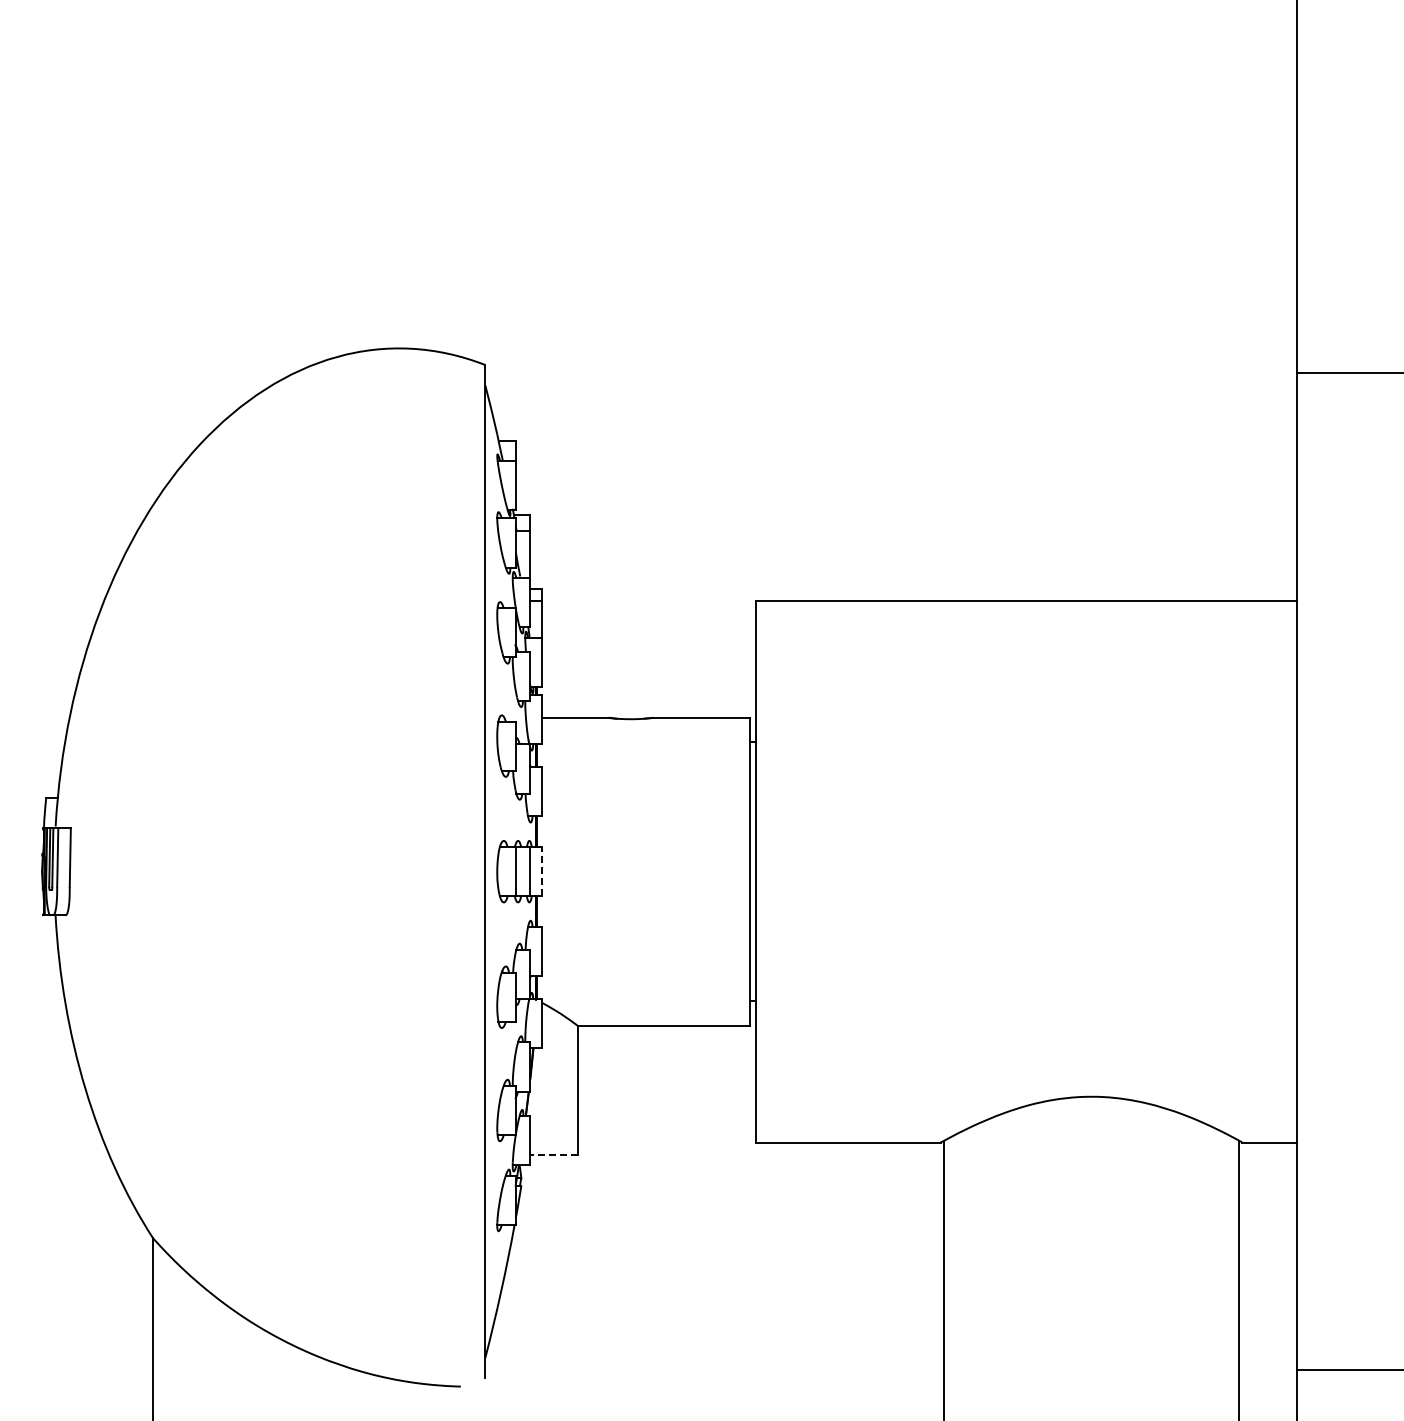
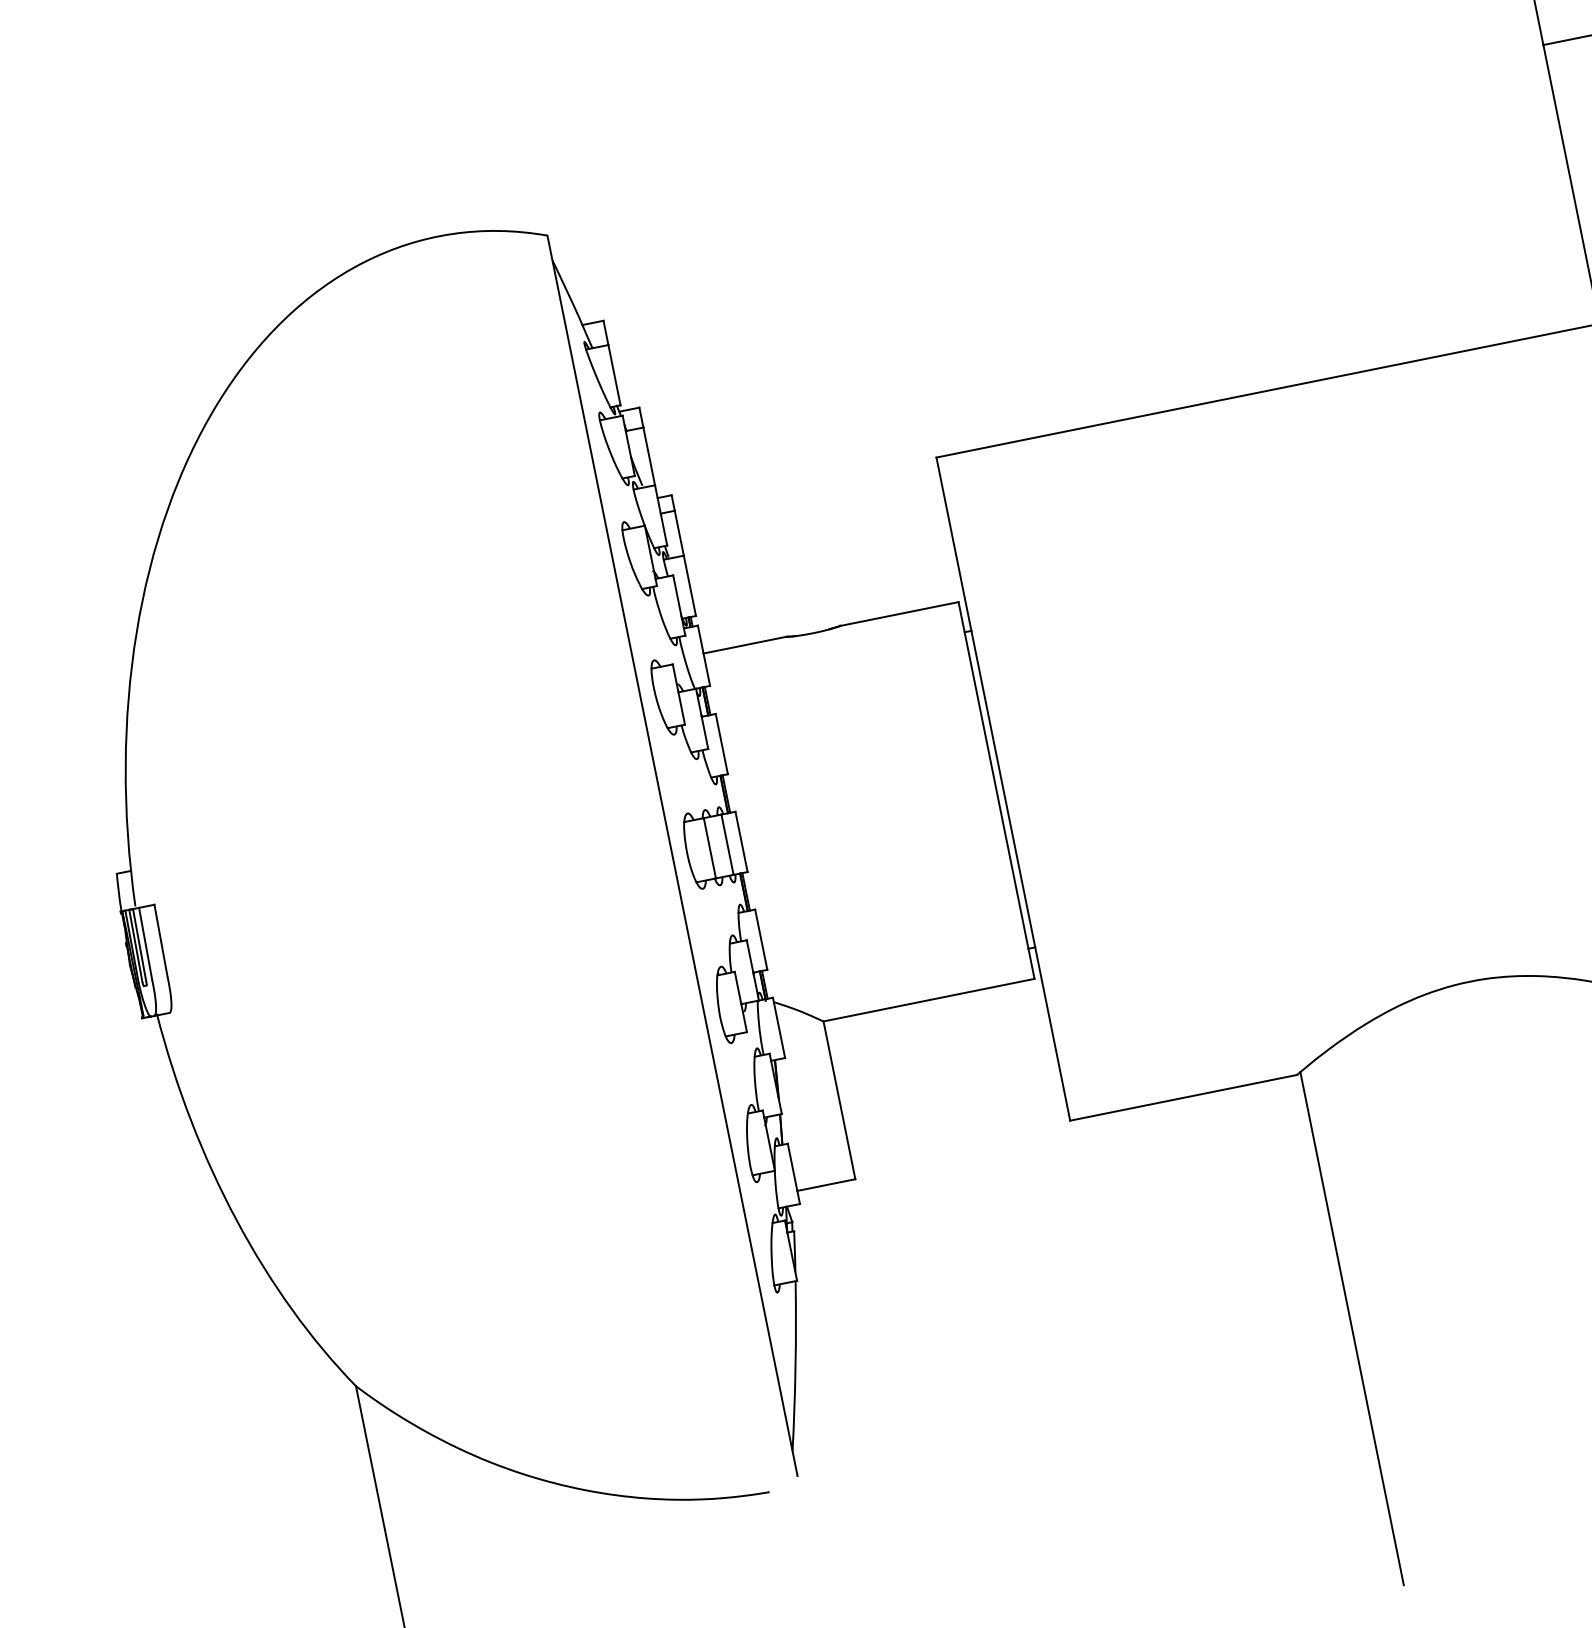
line: (541, 871) -> (741, 841), dashed -> solid
line: (553, 1154) -> (825, 1185), dashed -> solid

